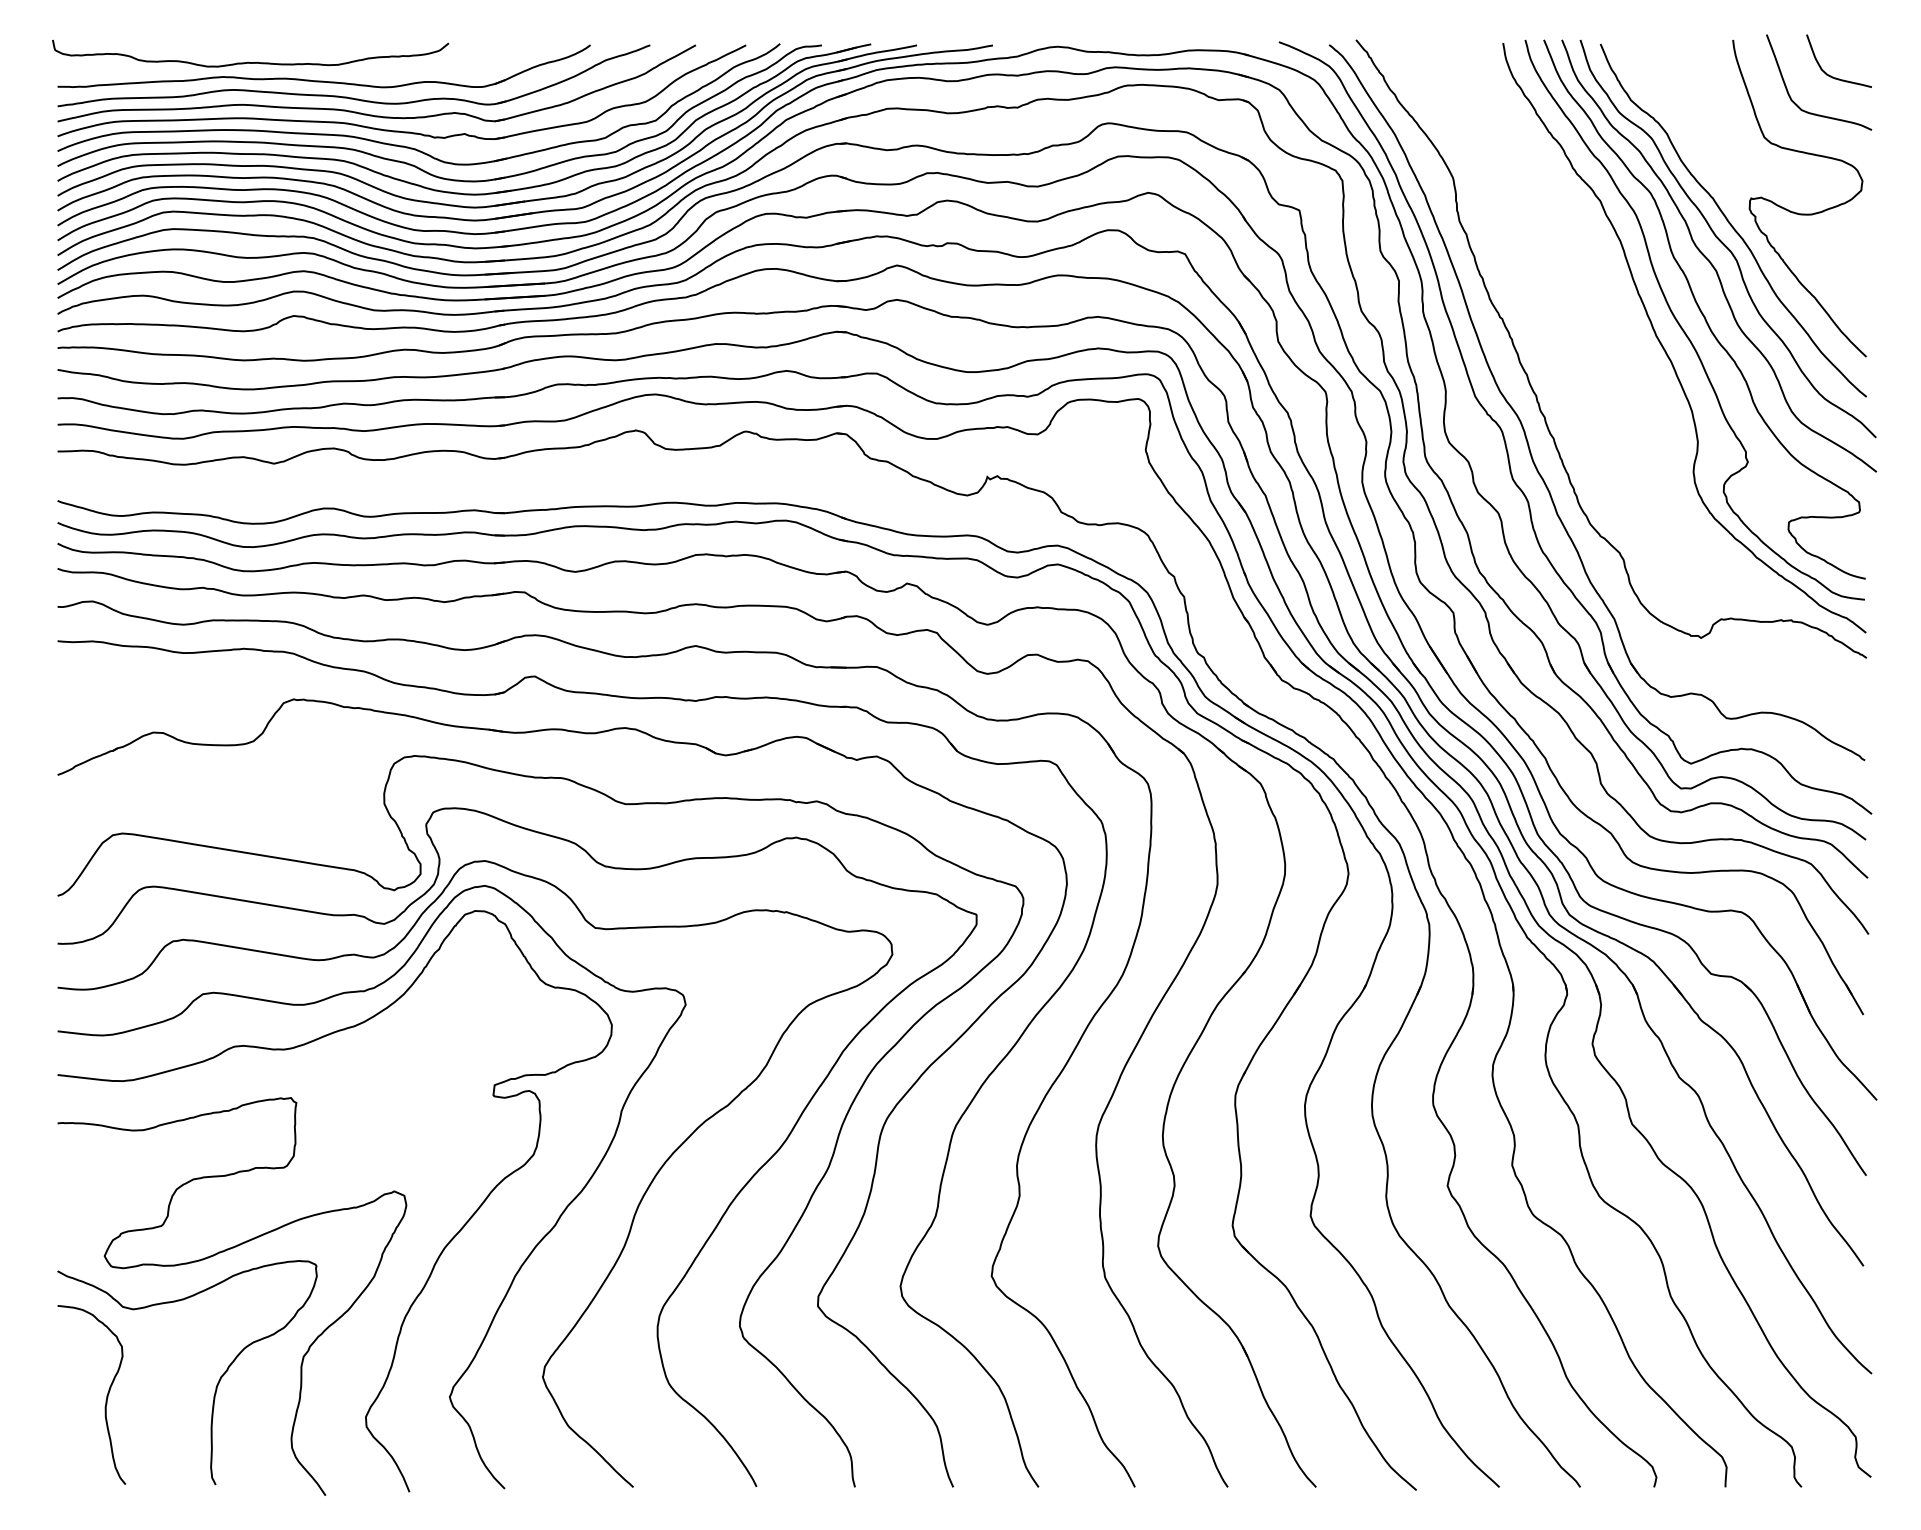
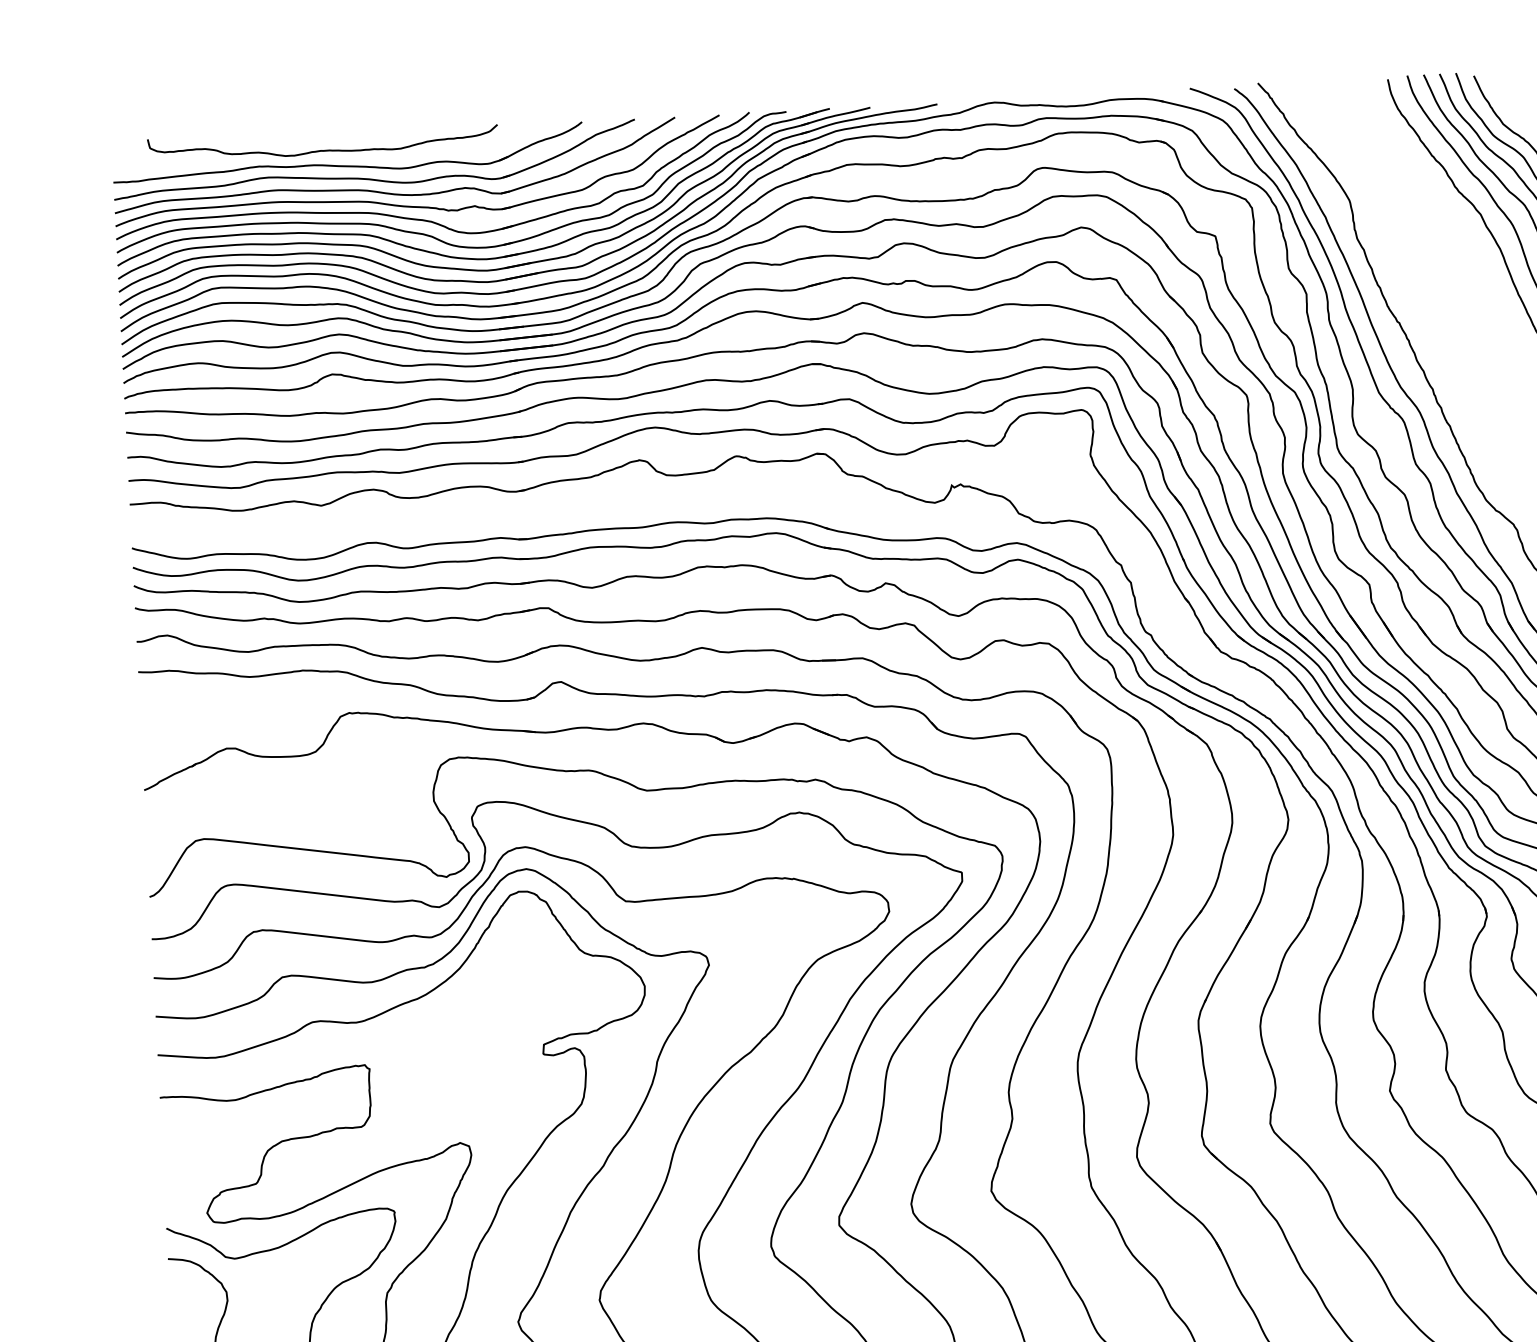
curve: (248, 61) -> (321, 149), moved

